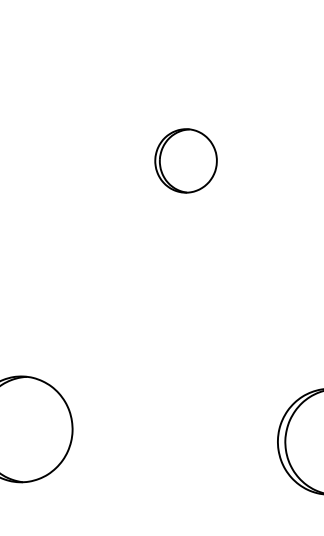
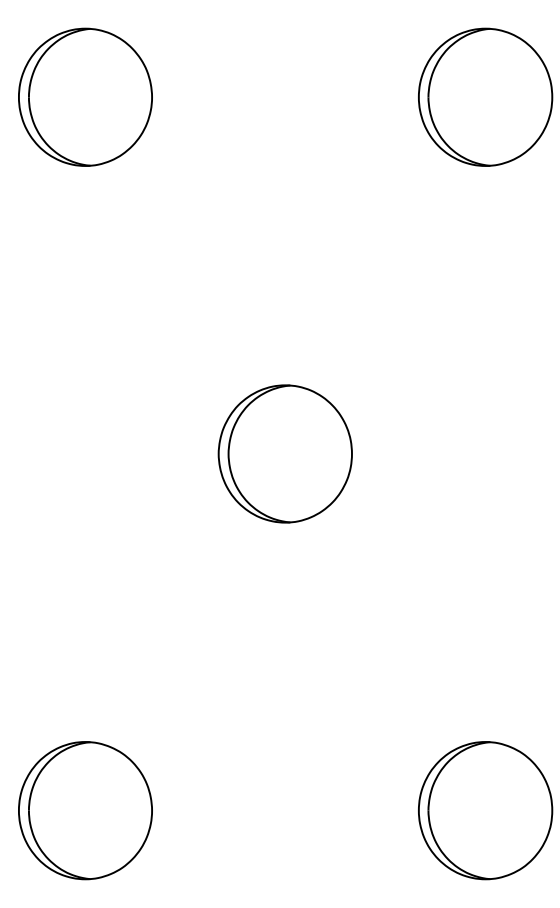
part: (185, 160) -> (284, 453), size x1.67

